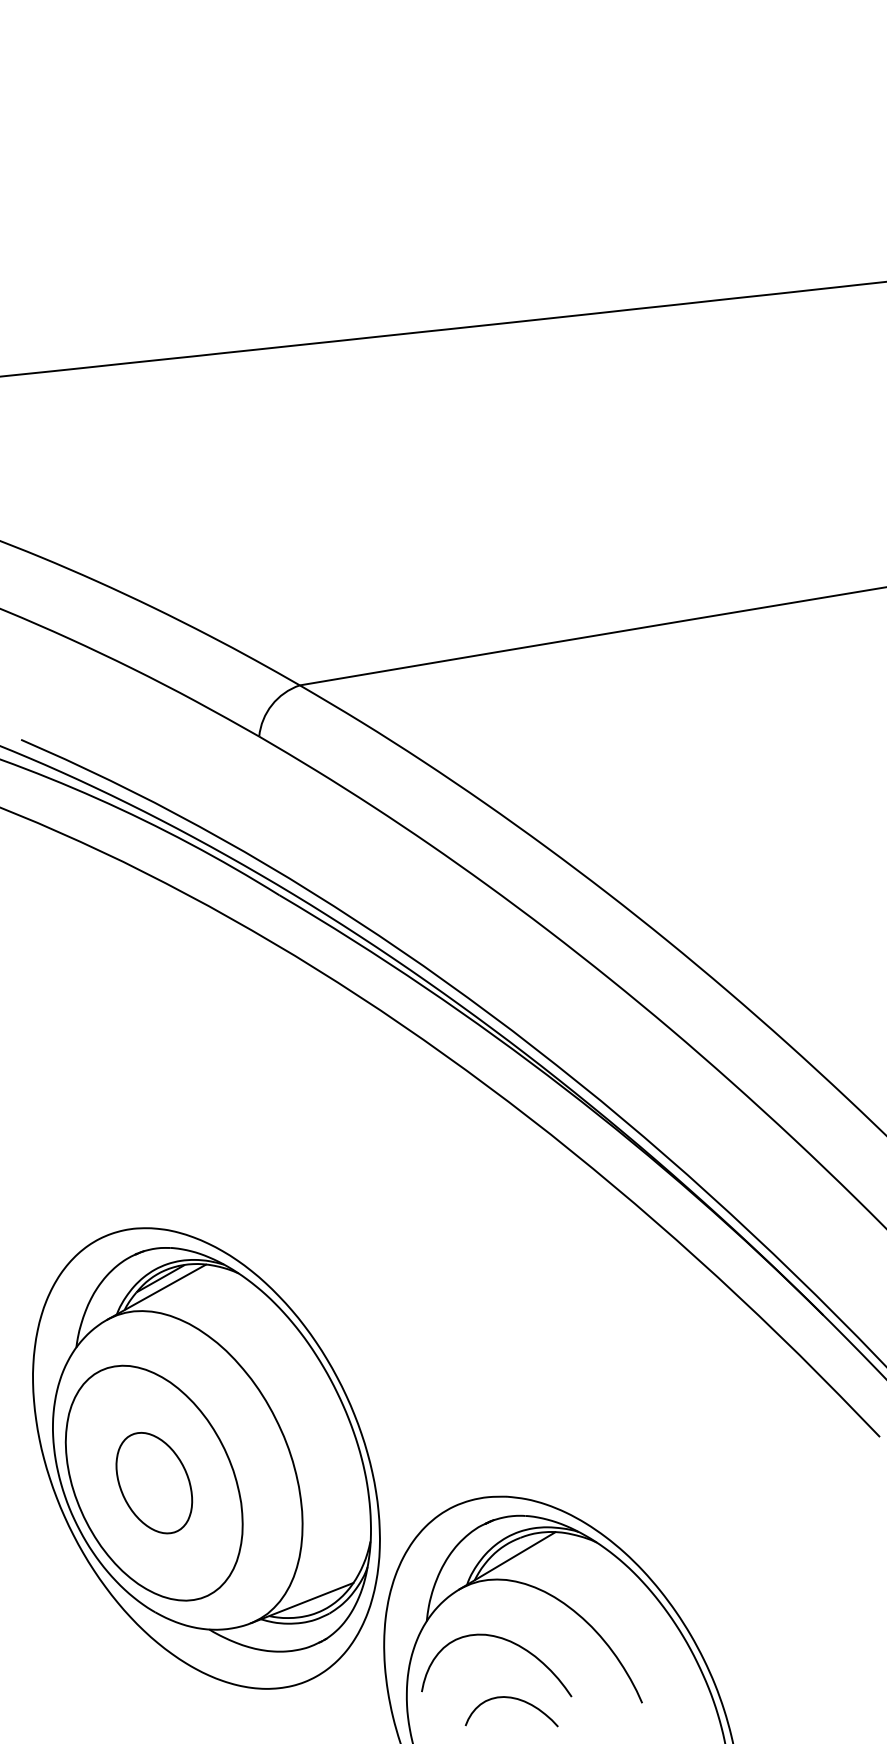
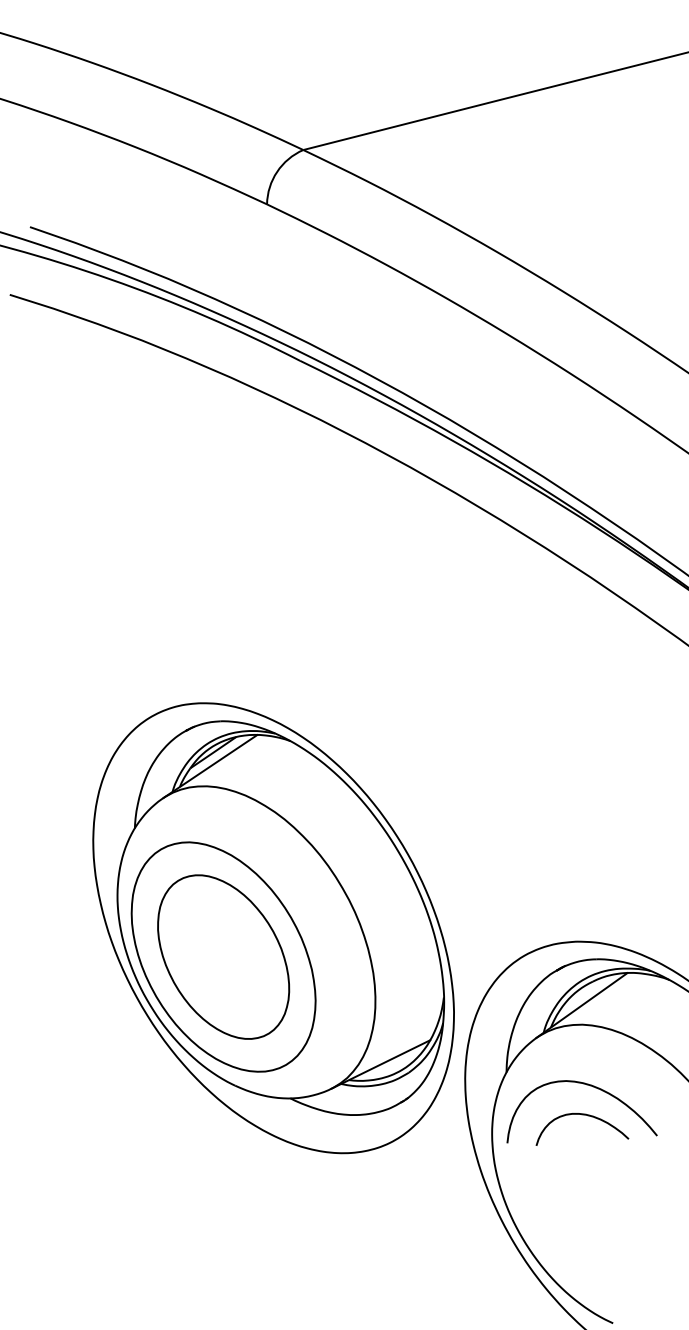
part: (154, 1482) -> (223, 956), size x1.67
curve: (513, 1699) -> (582, 1115), moved

